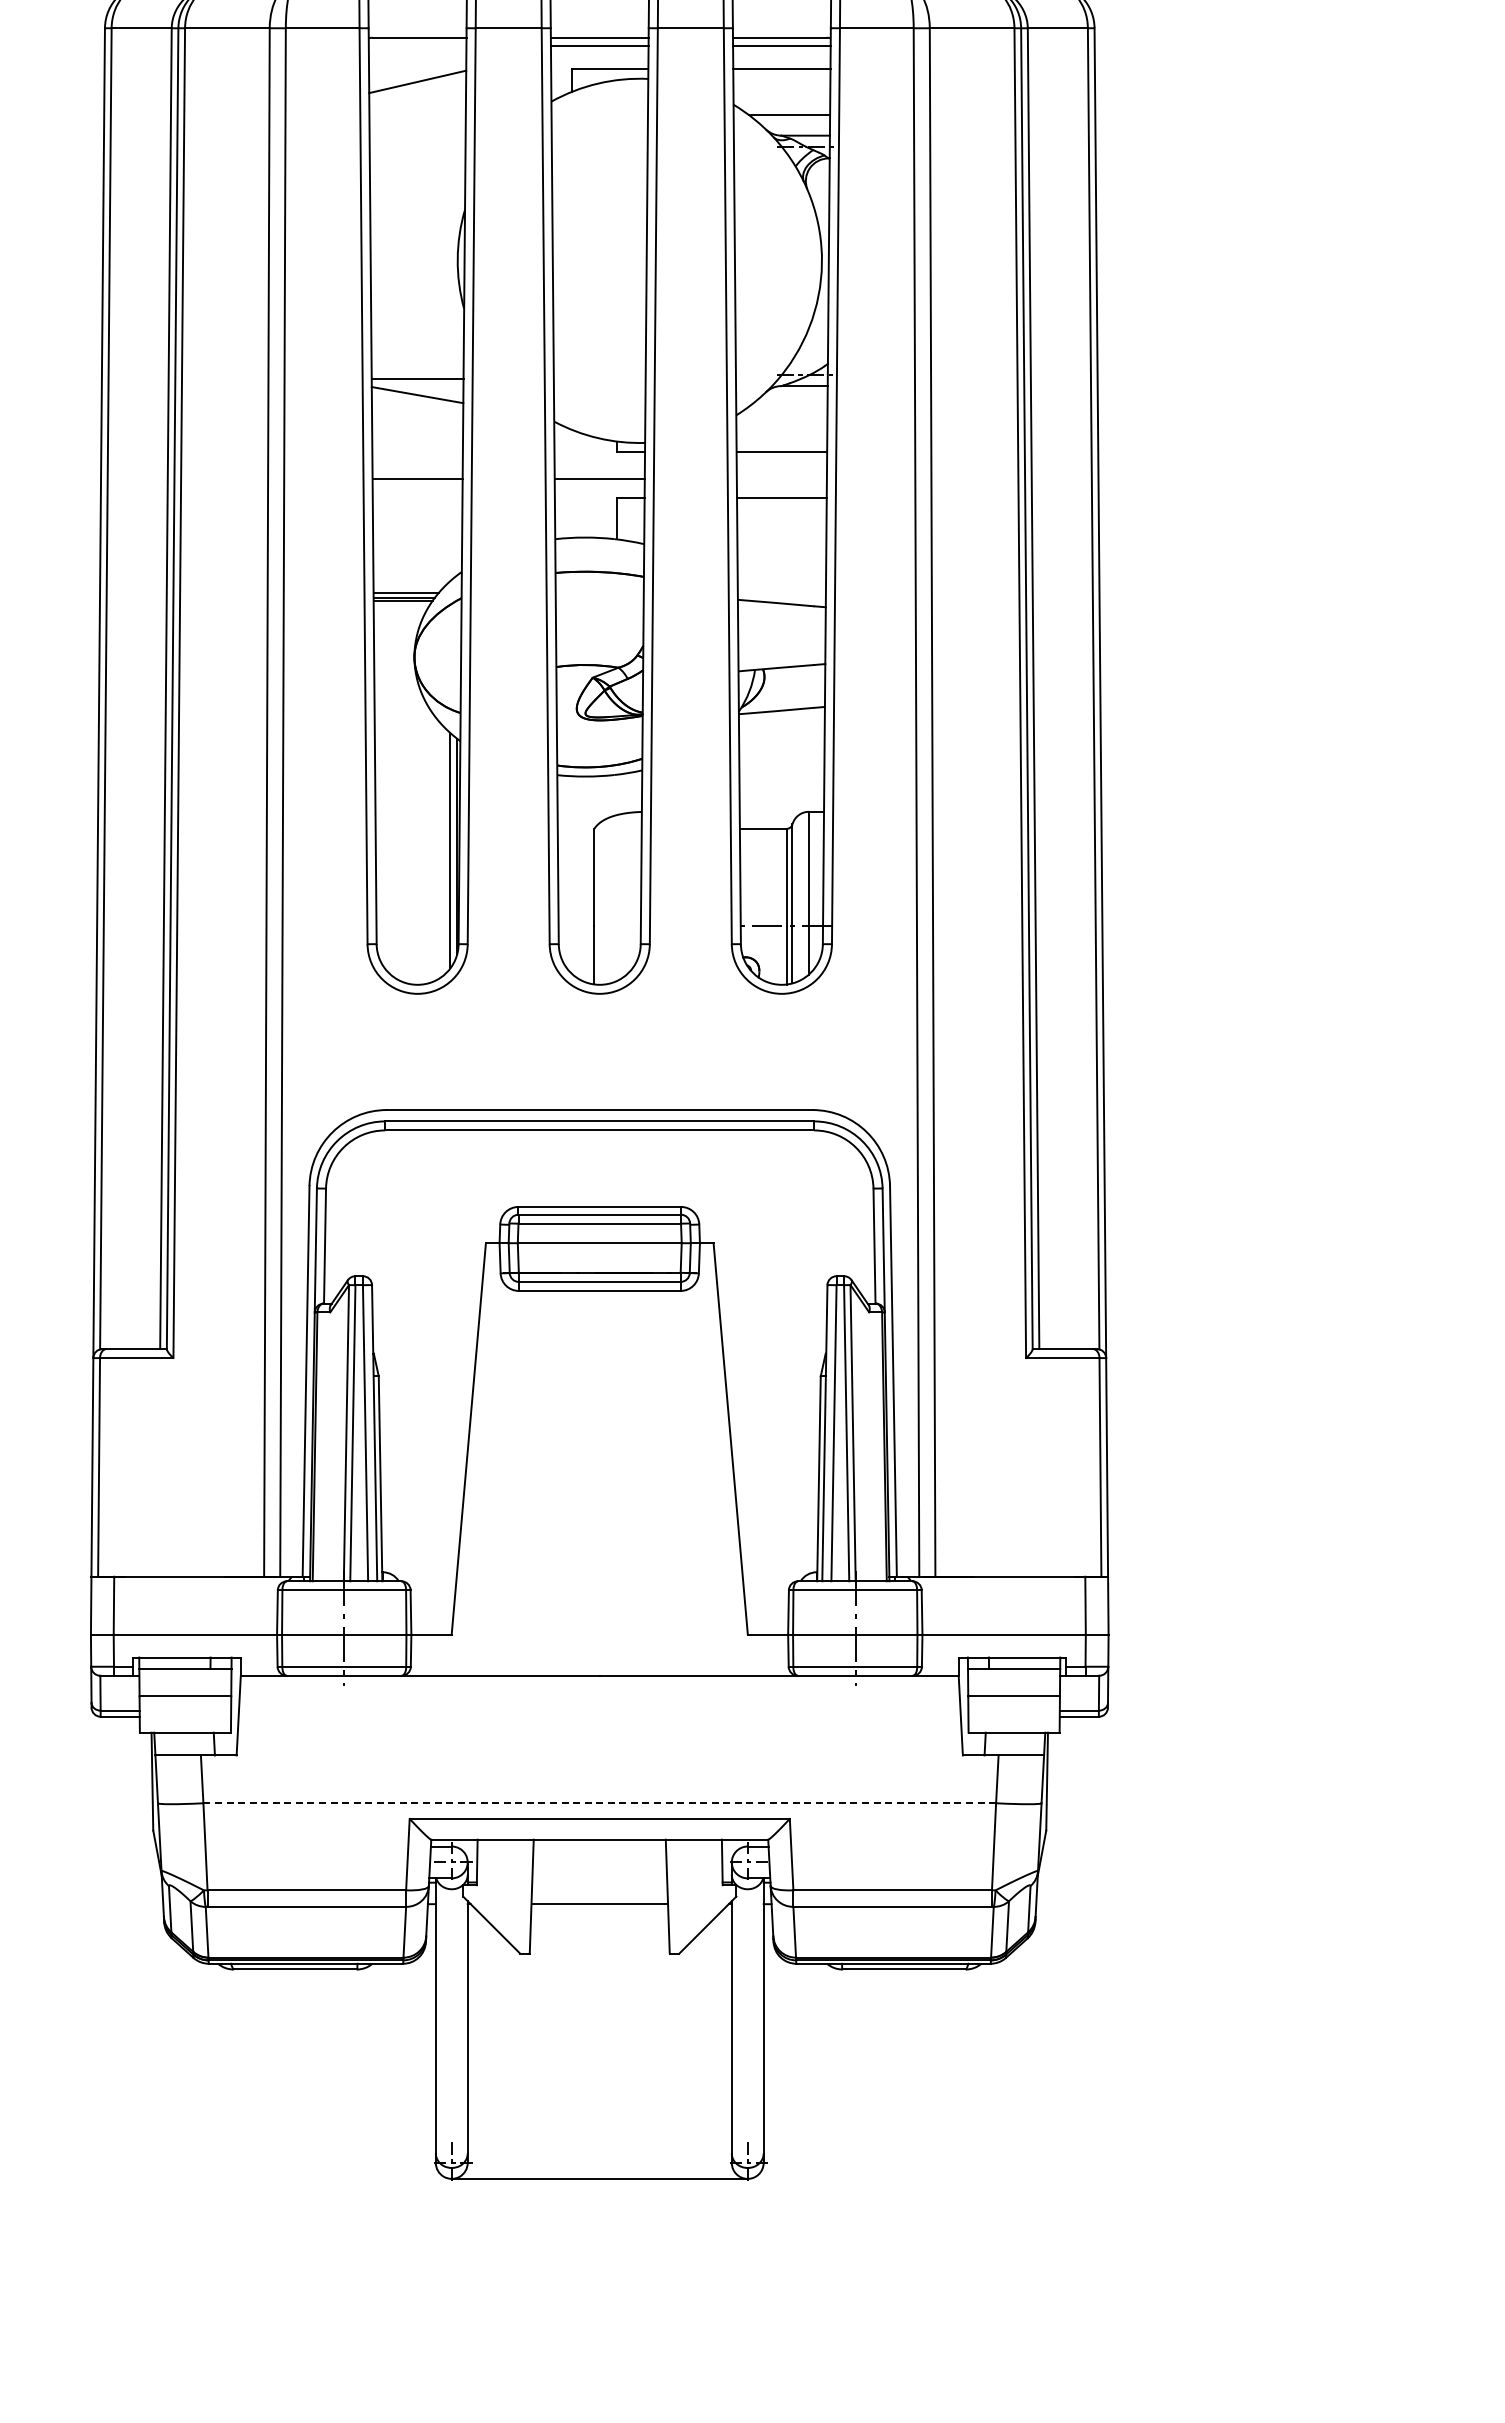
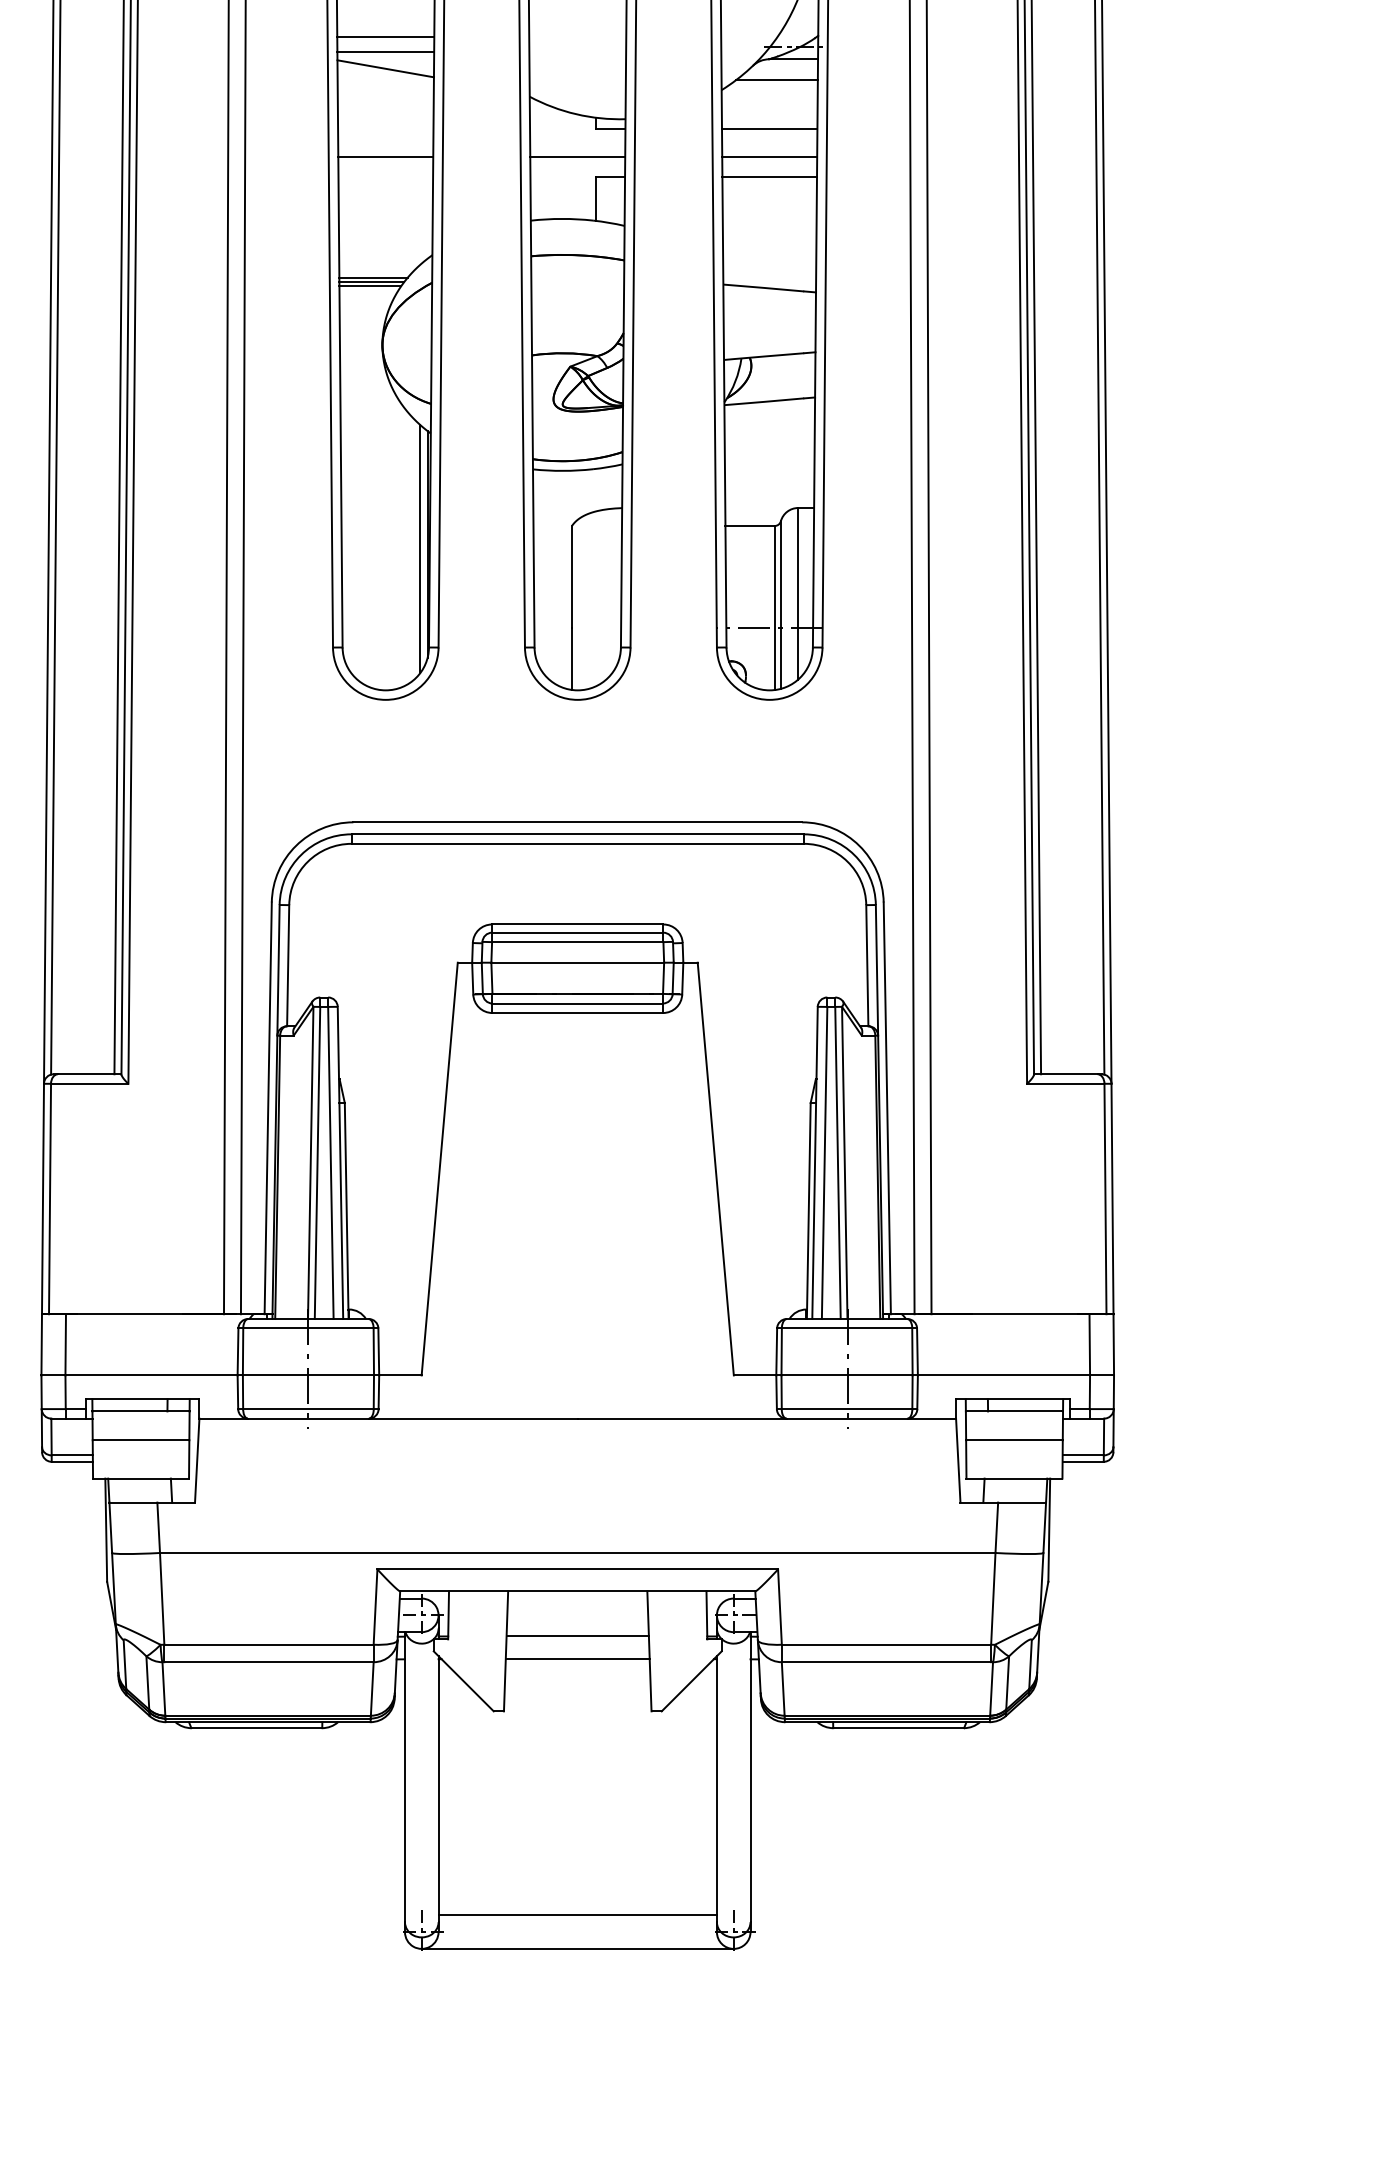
line: (417, 365) -> (385, 37), added
line: (788, 405) -> (776, 79), added
line: (781, 478) -> (769, 156), added
line: (600, 1803) -> (578, 1553), dashed -> solid
line: (599, 1882) -> (577, 1636), added
line: (599, 2147) -> (577, 1915), added

